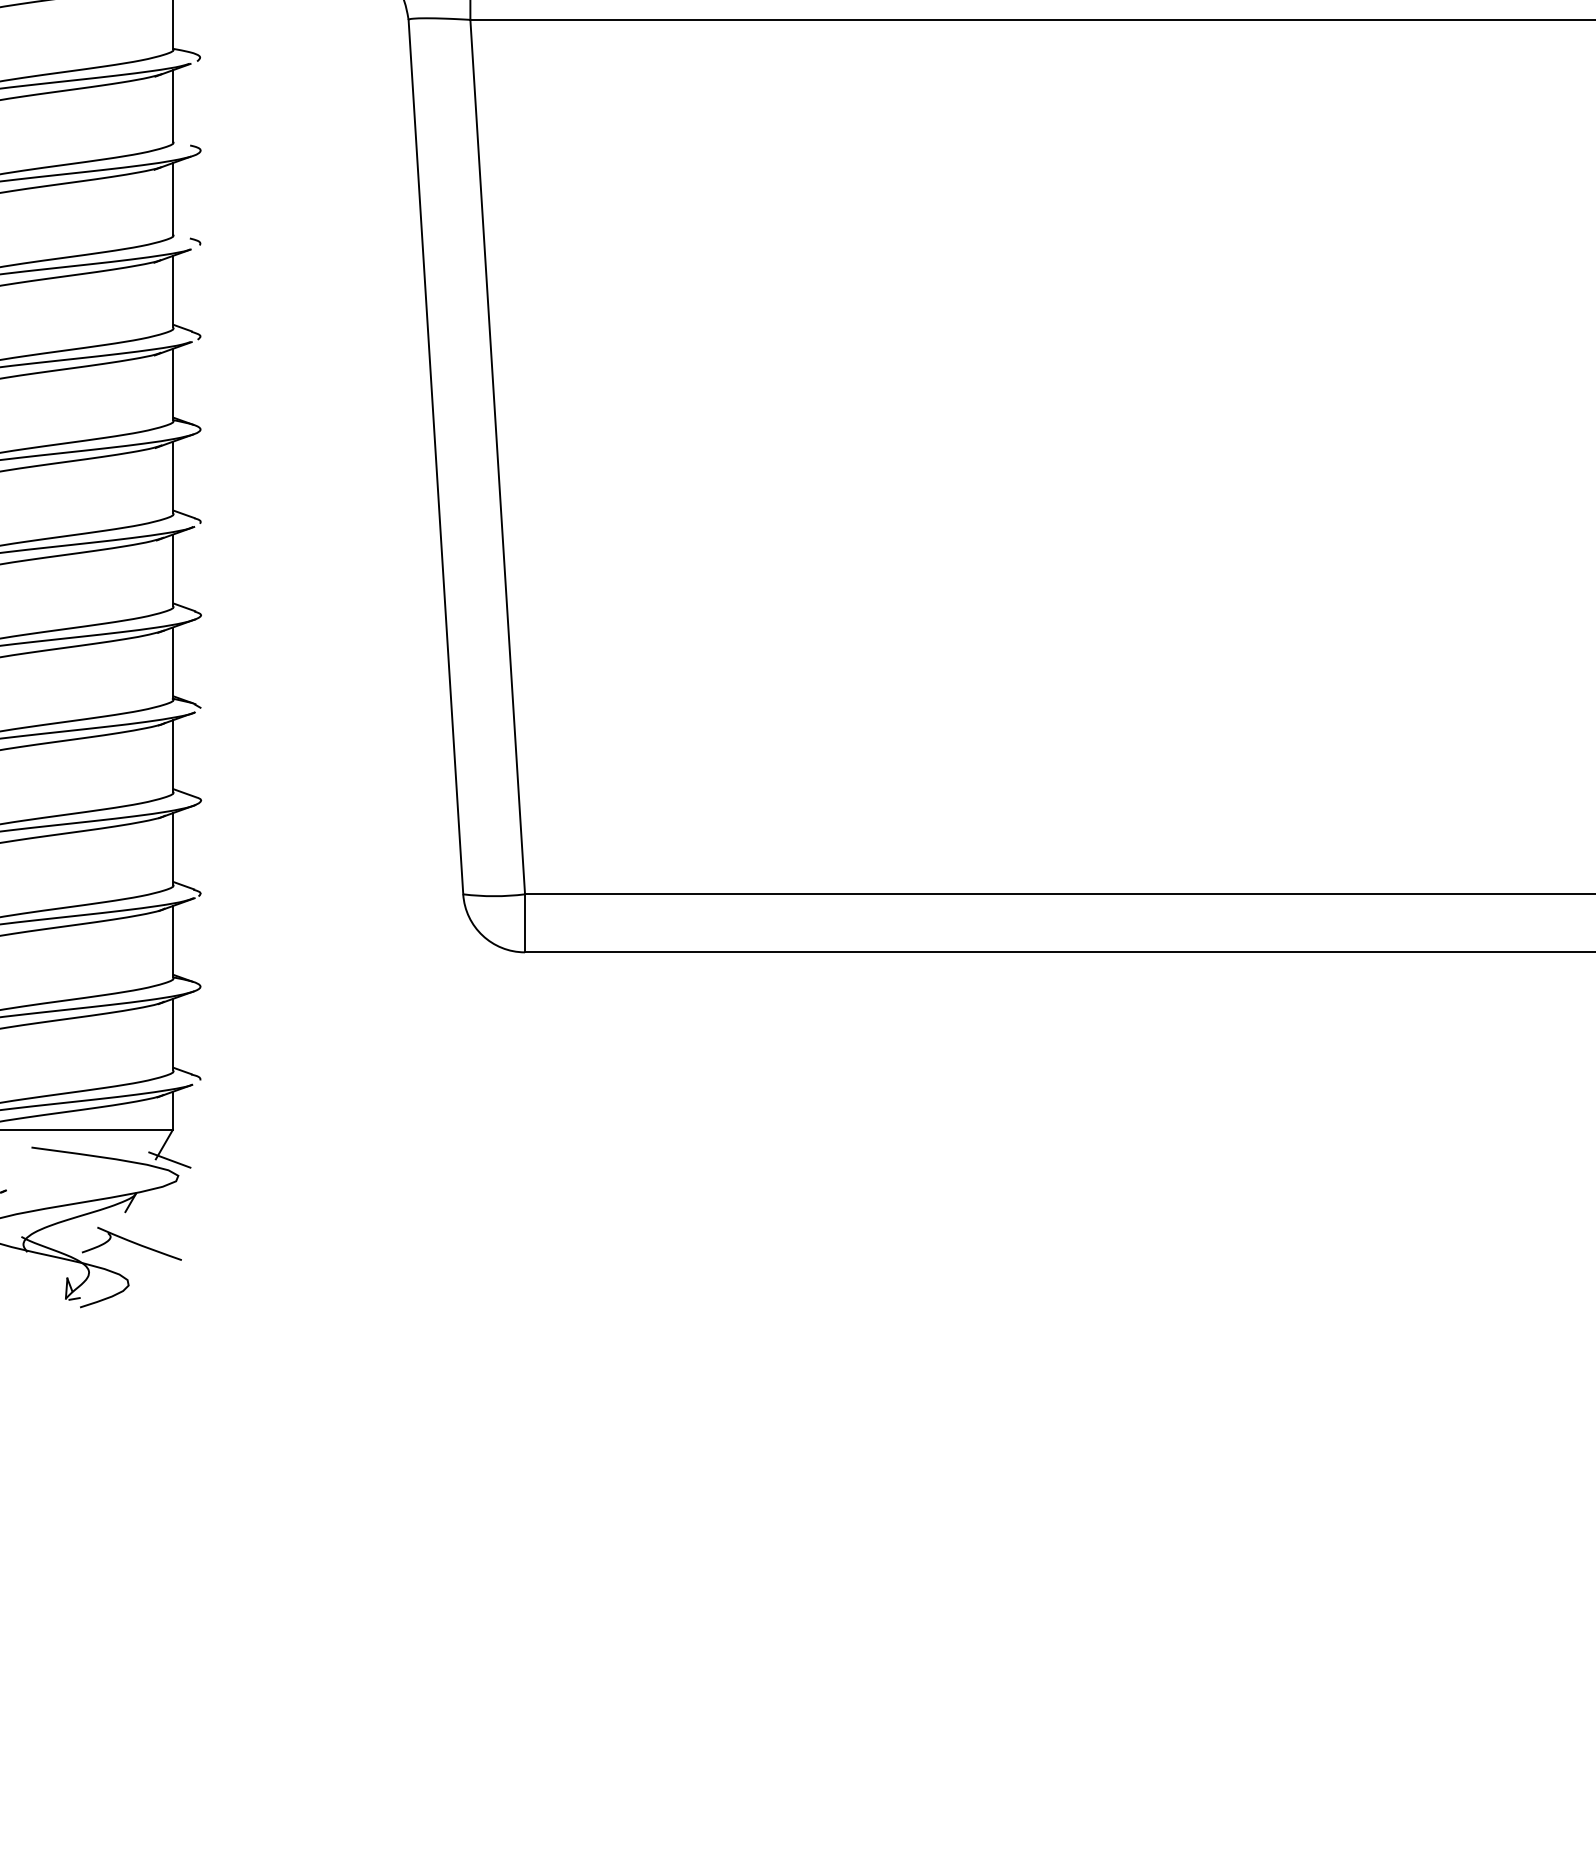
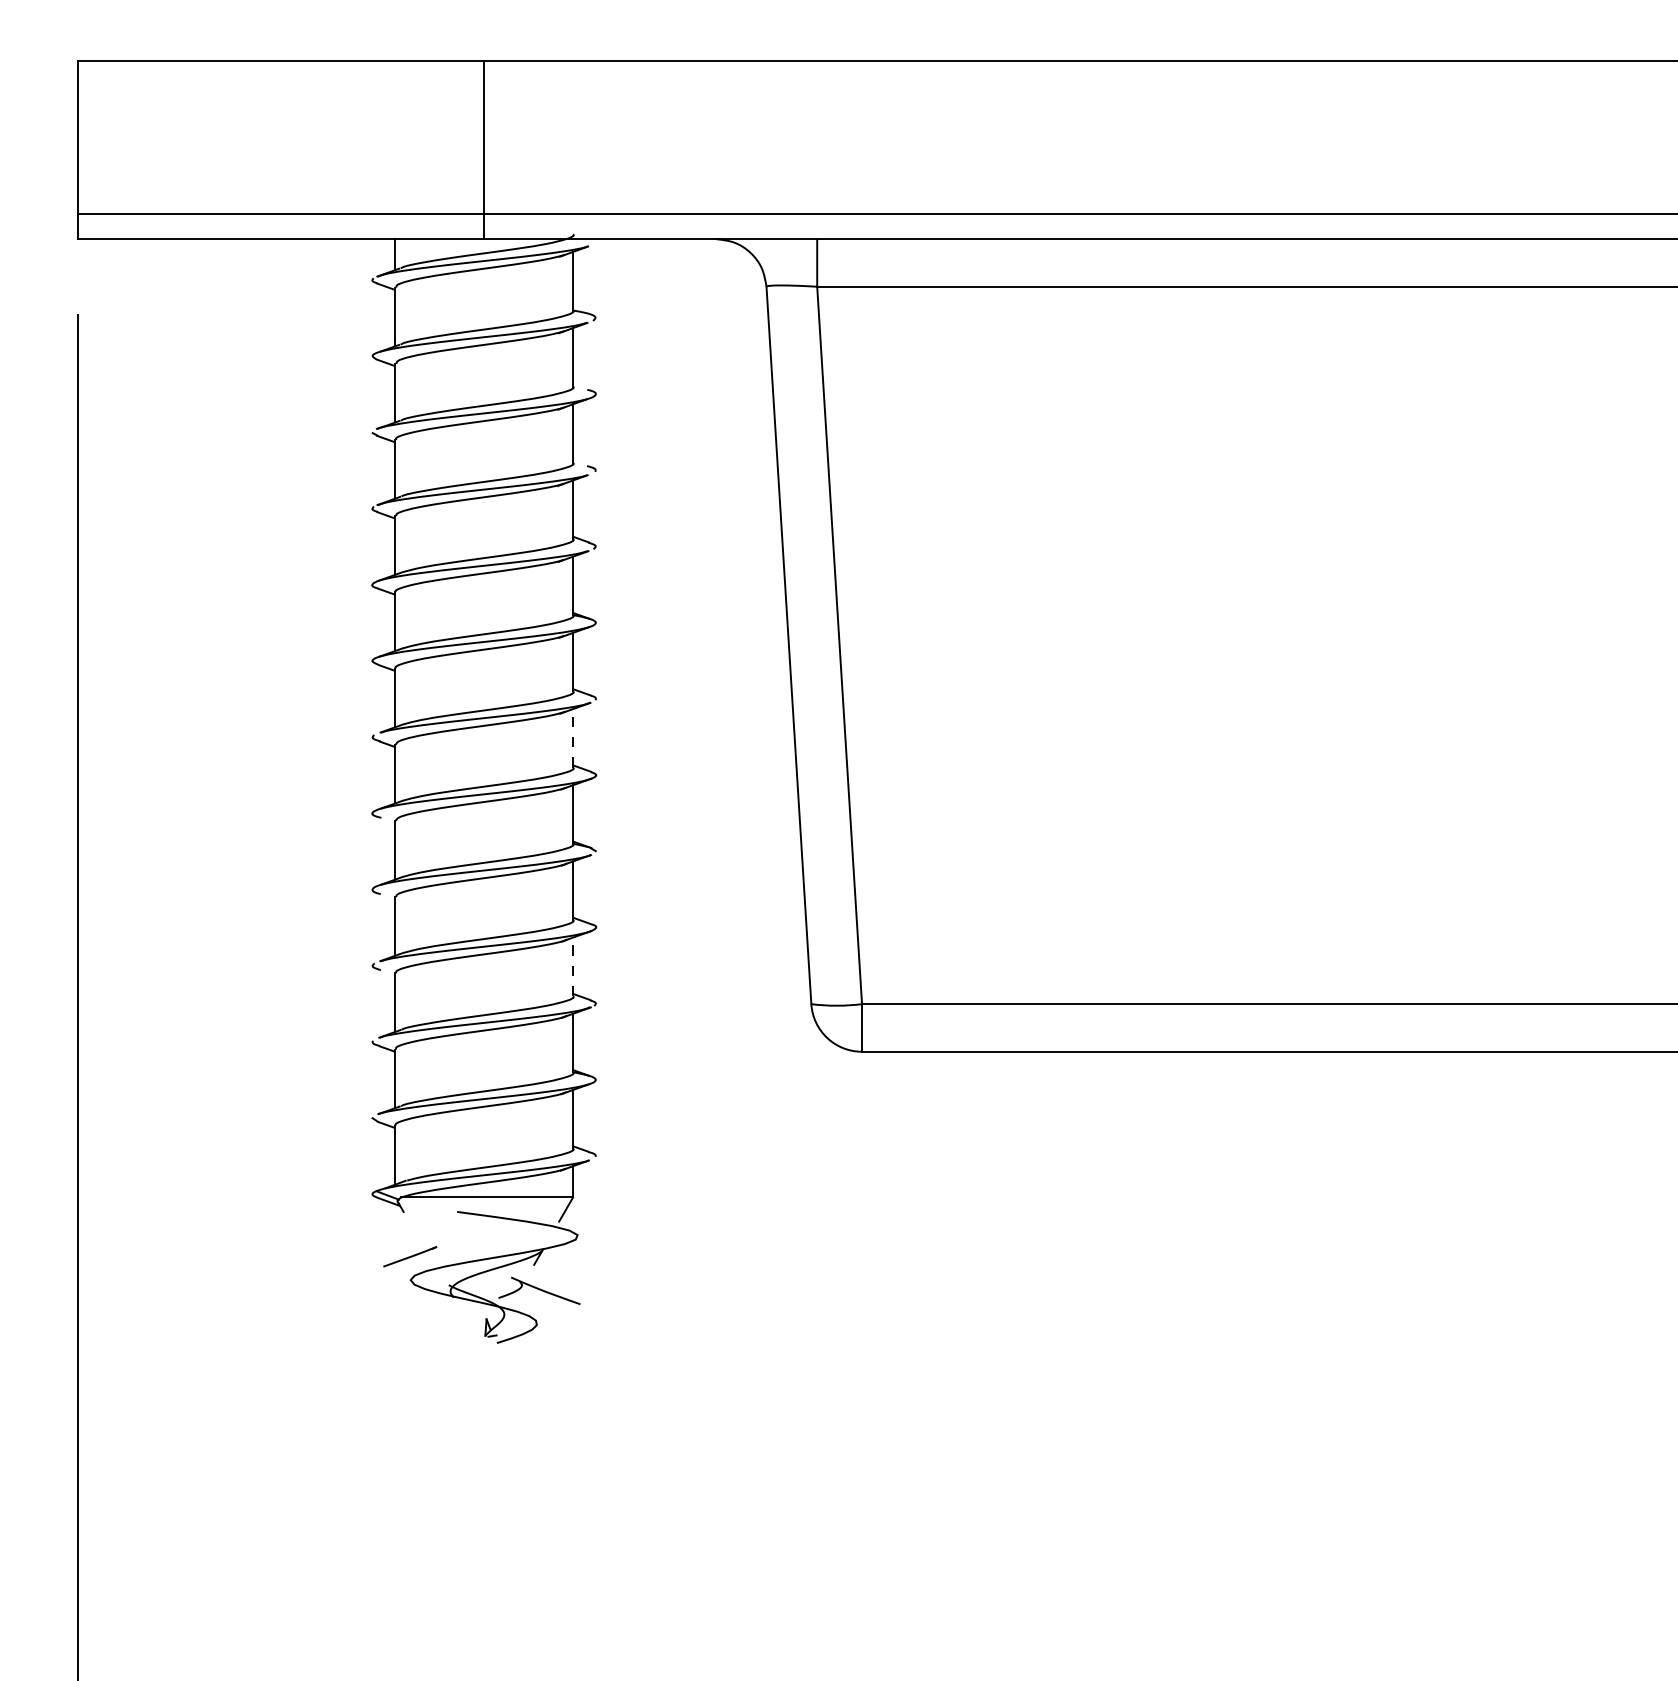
line: (173, 569) -> (573, 737), solid -> dashed
line: (173, 848) -> (573, 966), solid -> dashed
line: (169, 1159) -> (570, 1221), removed

